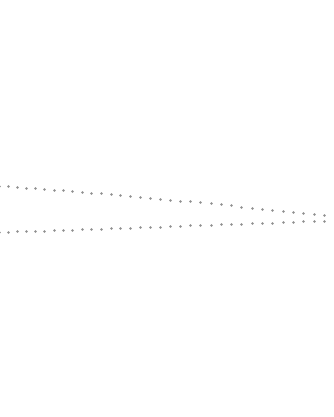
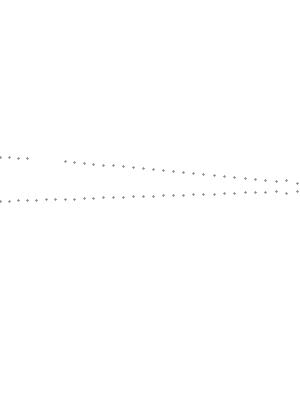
part: (63, 190) -> (46, 160), removed
part: (303, 217) -> (286, 187), size x1.6

